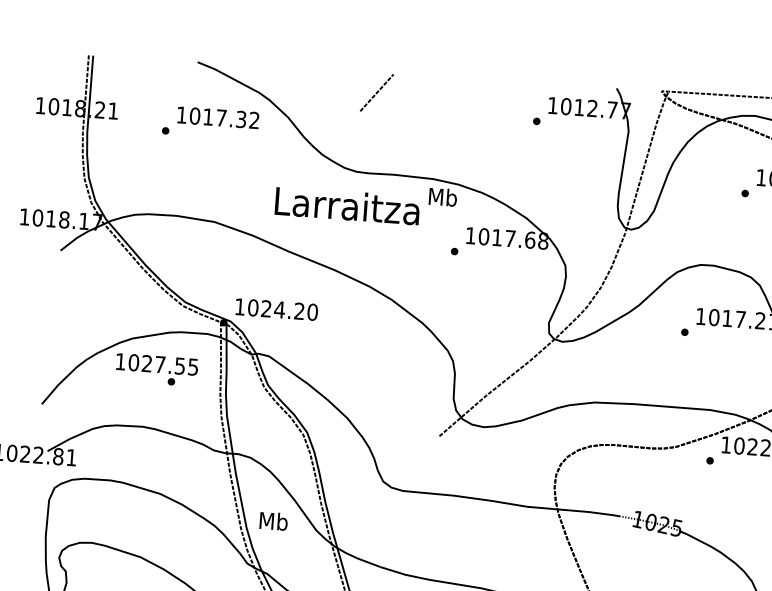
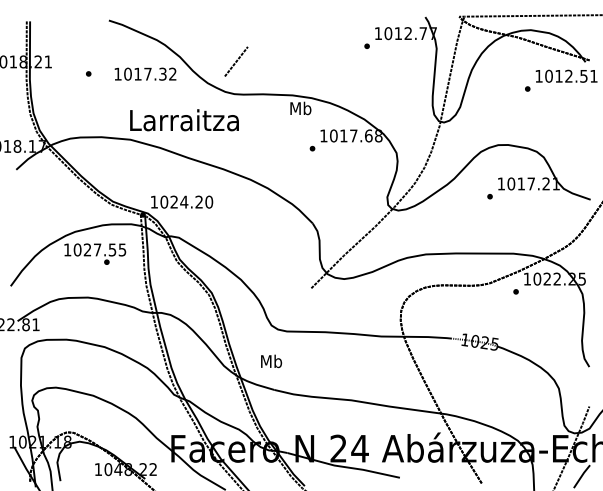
line: (377, 92) -> (236, 61), moved
text: (218, 116) -> (145, 73), moved
text: (347, 206) -> (184, 120), moved
text: (273, 521) -> (271, 361), moved

